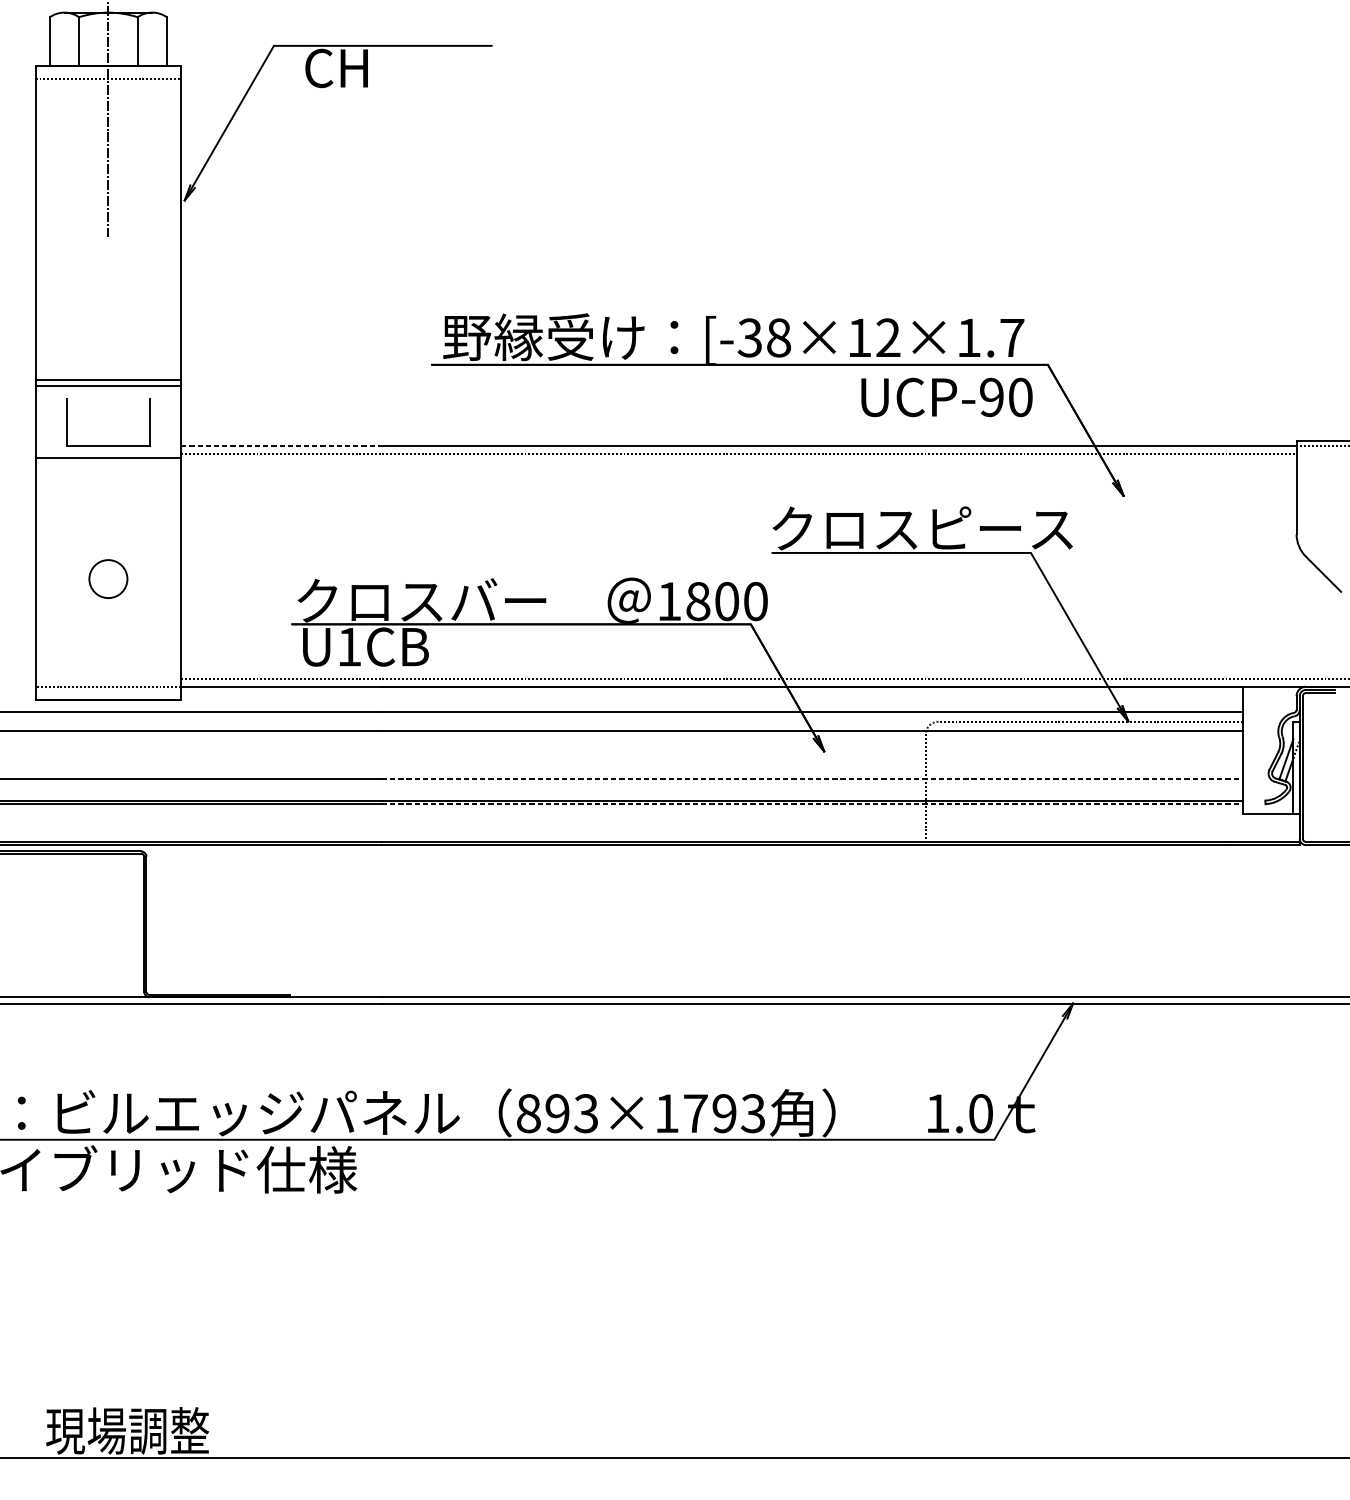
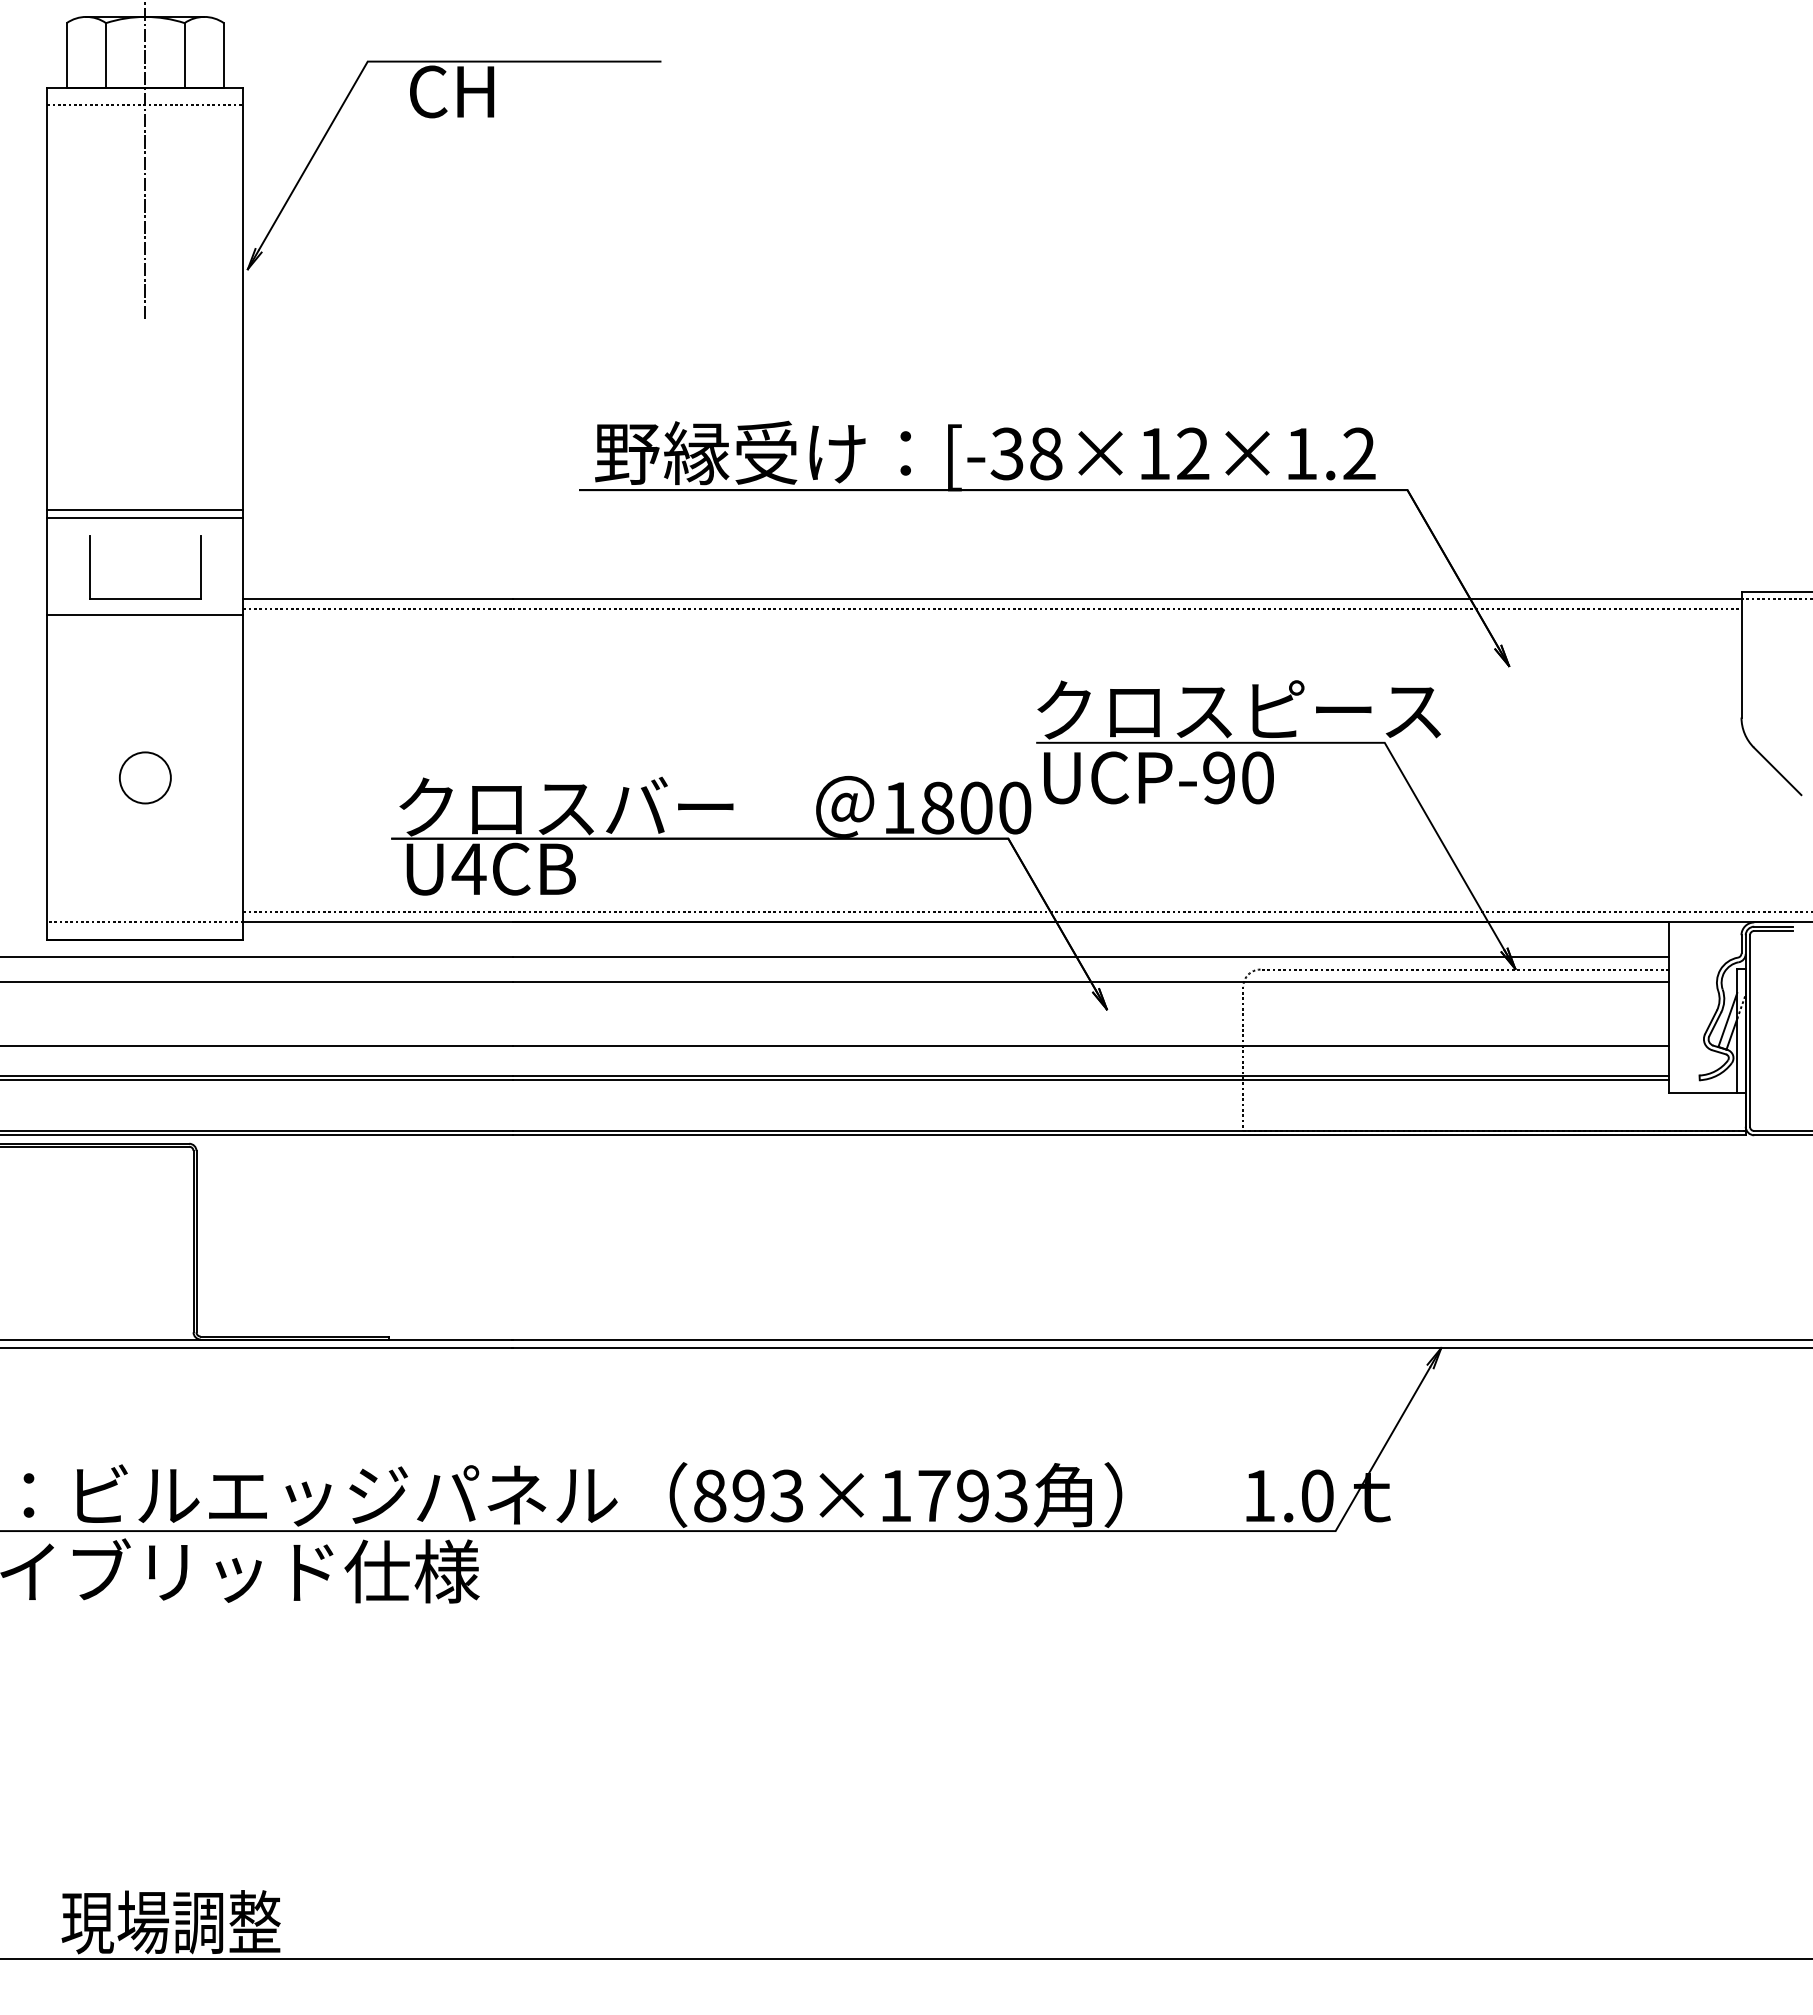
text: (1012, 337) -> (1359, 453), [-38×12×1.7 -> [-38×12×1.2
text: (946, 397) -> (1158, 777), moved
line: (281, 445) -> (378, 598), dashed -> solid
text: (348, 646) -> (468, 868), U1CB -> U4CB
line: (812, 779) -> (1091, 1046), dashed -> solid
line: (812, 804) -> (1091, 1080), dashed -> solid

